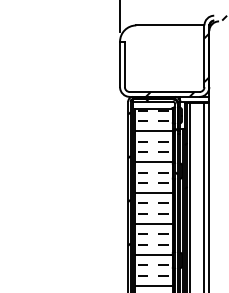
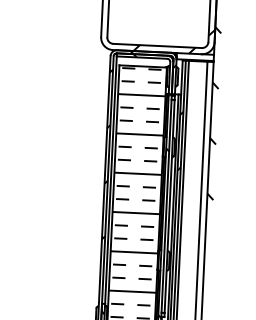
hatch: (211, 142) -> (214, 112), added

